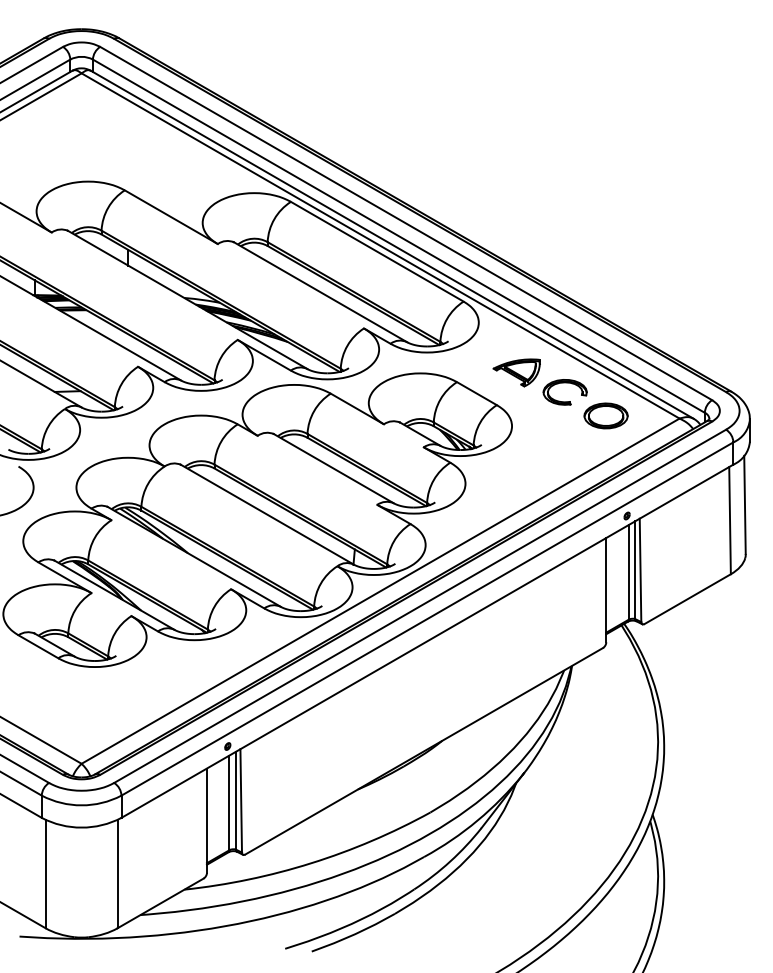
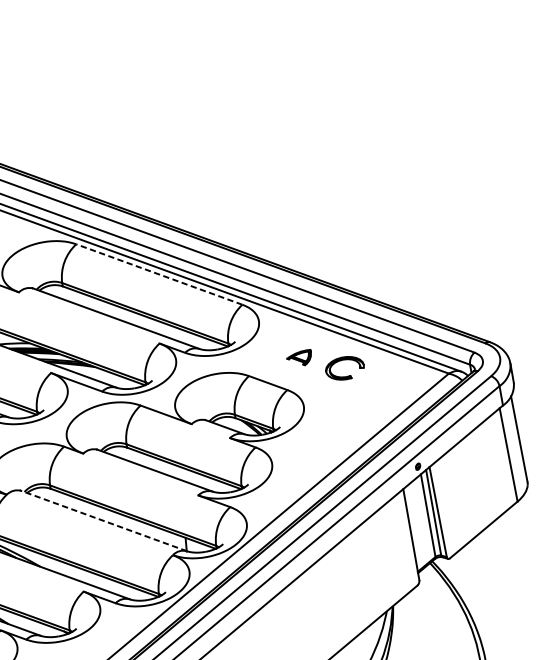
line: (377, 251) -> (159, 274), solid -> dashed
part: (516, 372) -> (299, 358), size x0.6
part: (605, 415) -> (383, 382), removed
line: (267, 514) -> (103, 520), solid -> dashed

